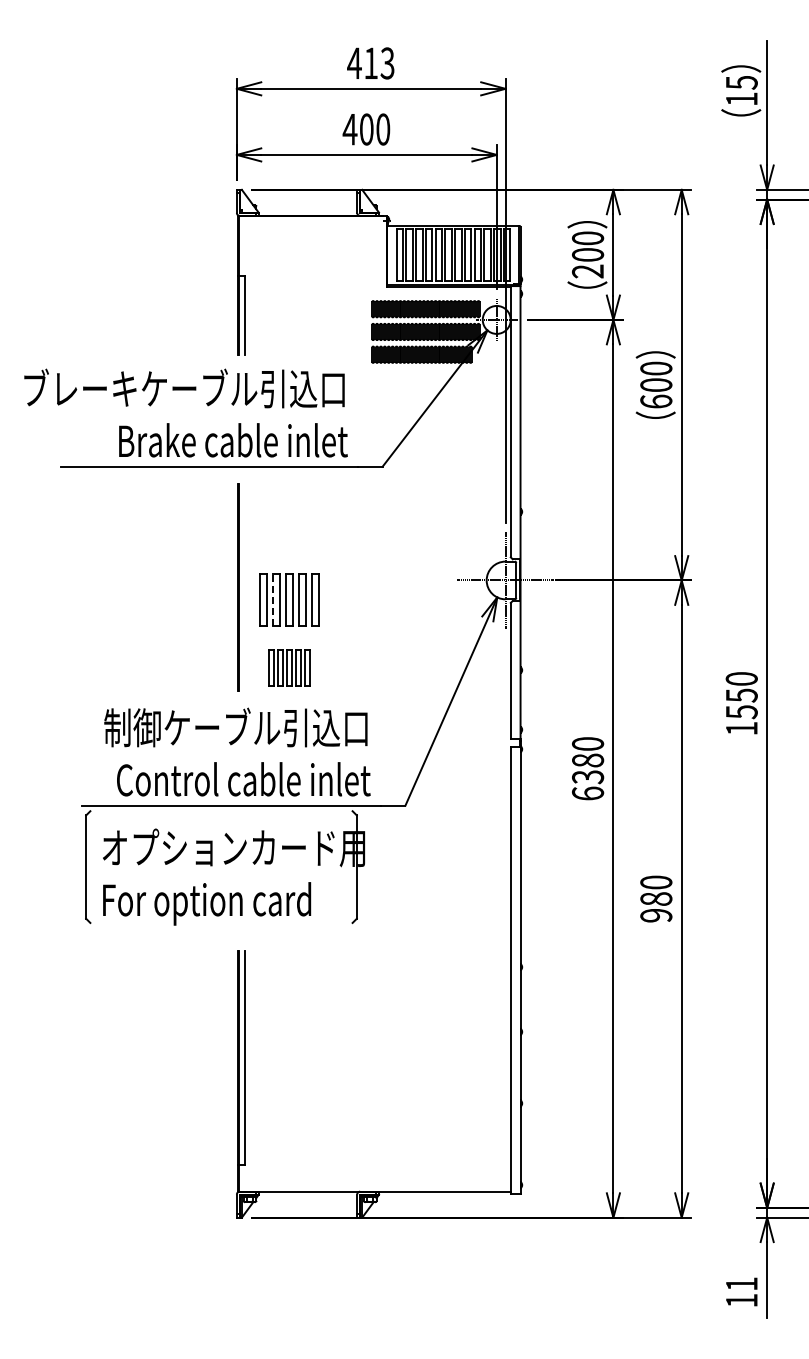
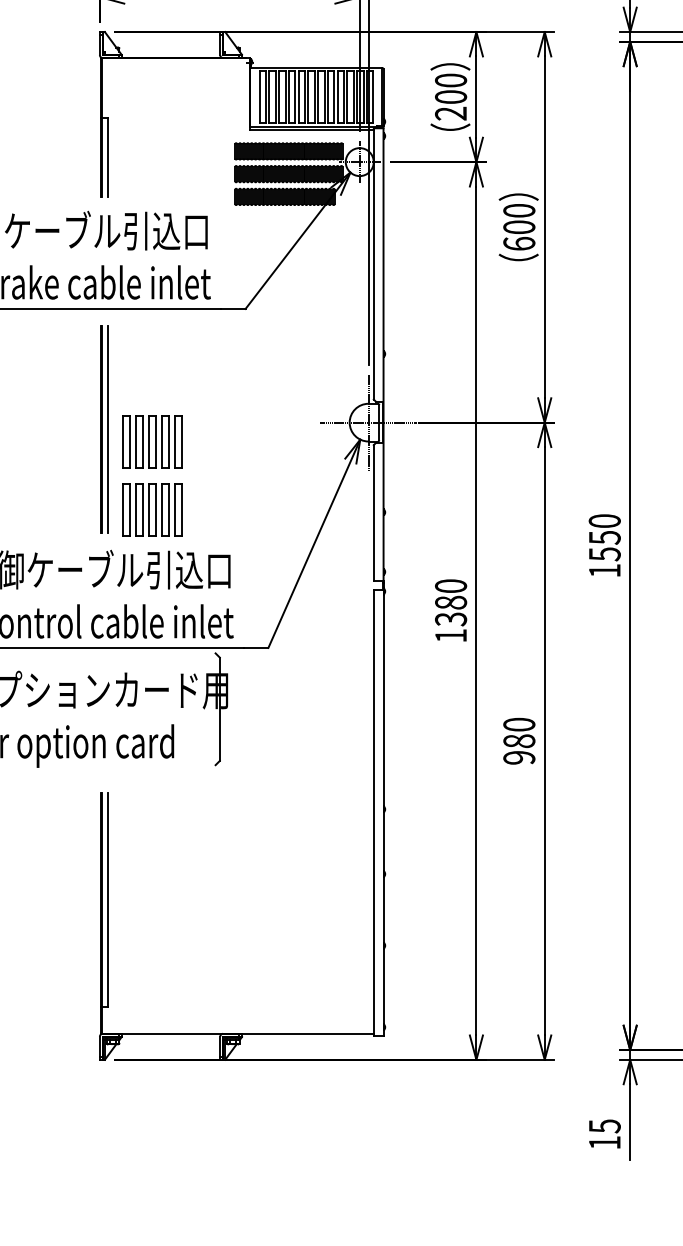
line: (245, 586) -> (108, 428), added
line: (273, 599) -> (136, 441), dashed -> solid
part: (289, 667) -> (152, 509), size x1.43
text: (588, 793) -> (451, 635), 6380 -> 1380
text: (741, 1284) -> (604, 1126), 11 -> 15

